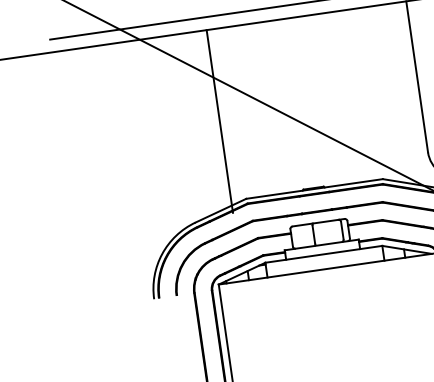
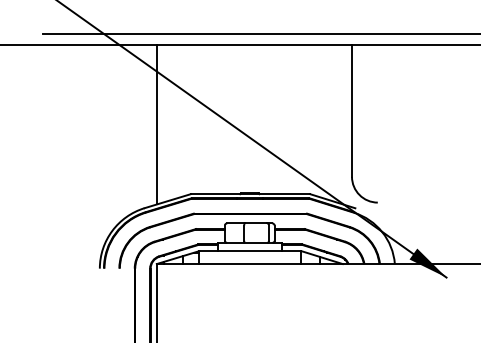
line: (219, 121) -> (156, 124), moved

